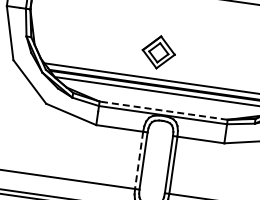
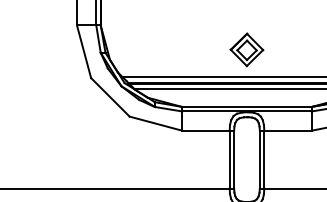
part: (158, 51) -> (246, 49), moved
line: (163, 110) -> (246, 106), dashed -> solid
line: (138, 160) -> (229, 159), dashed -> solid

